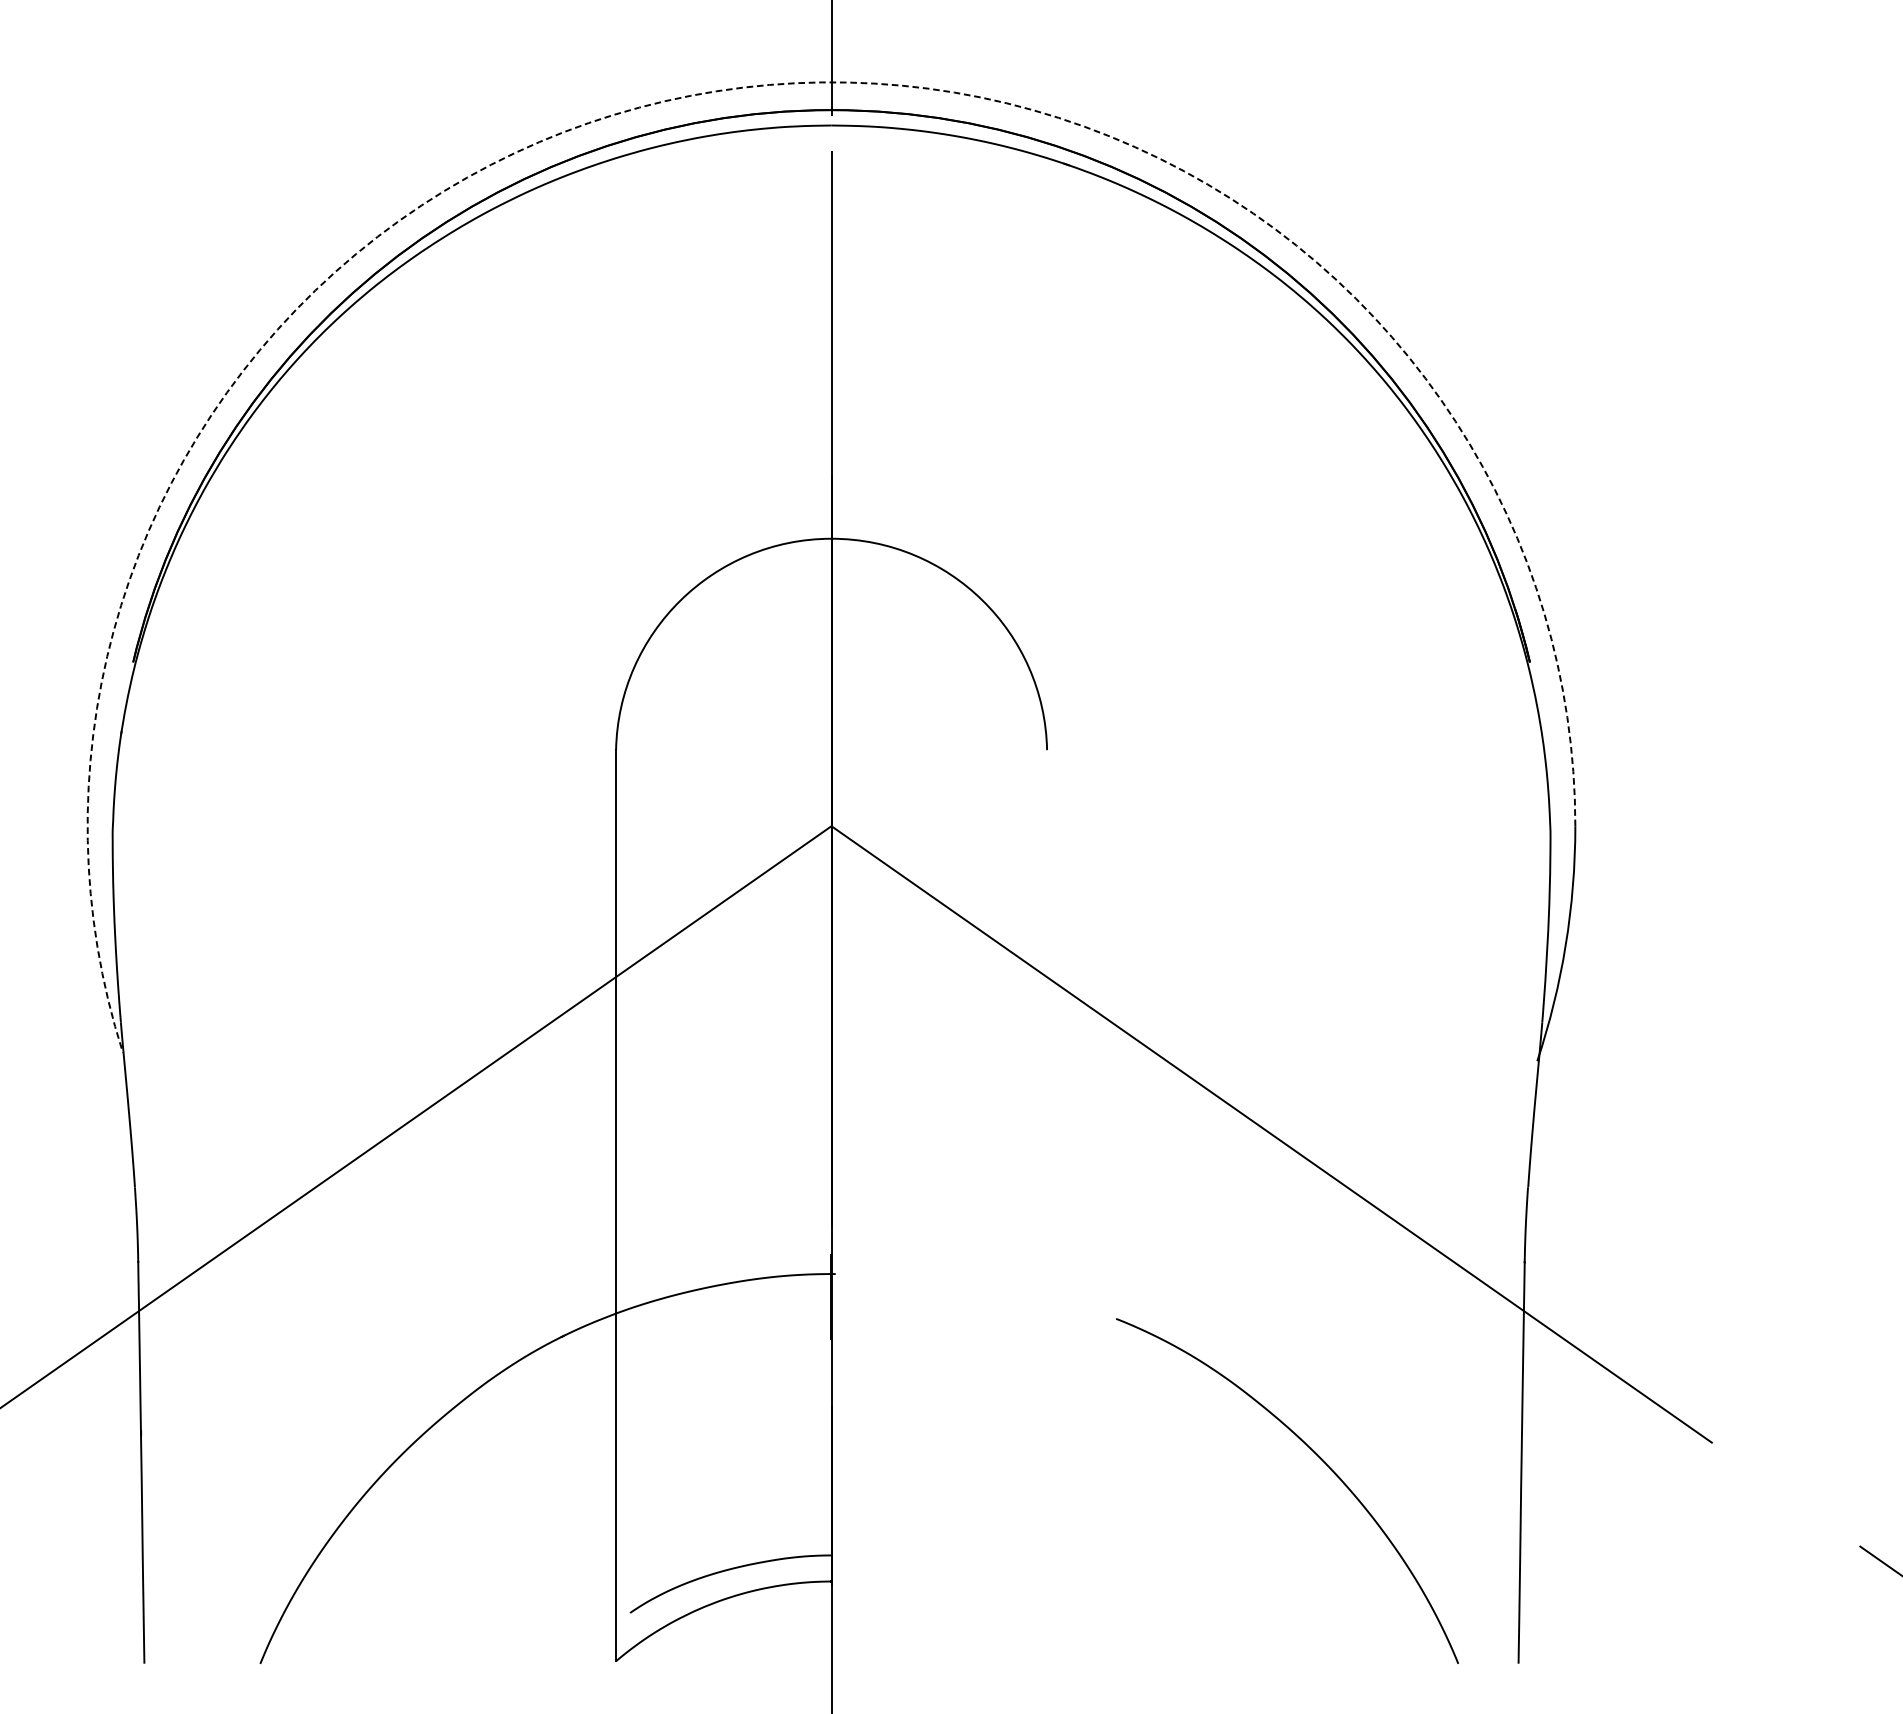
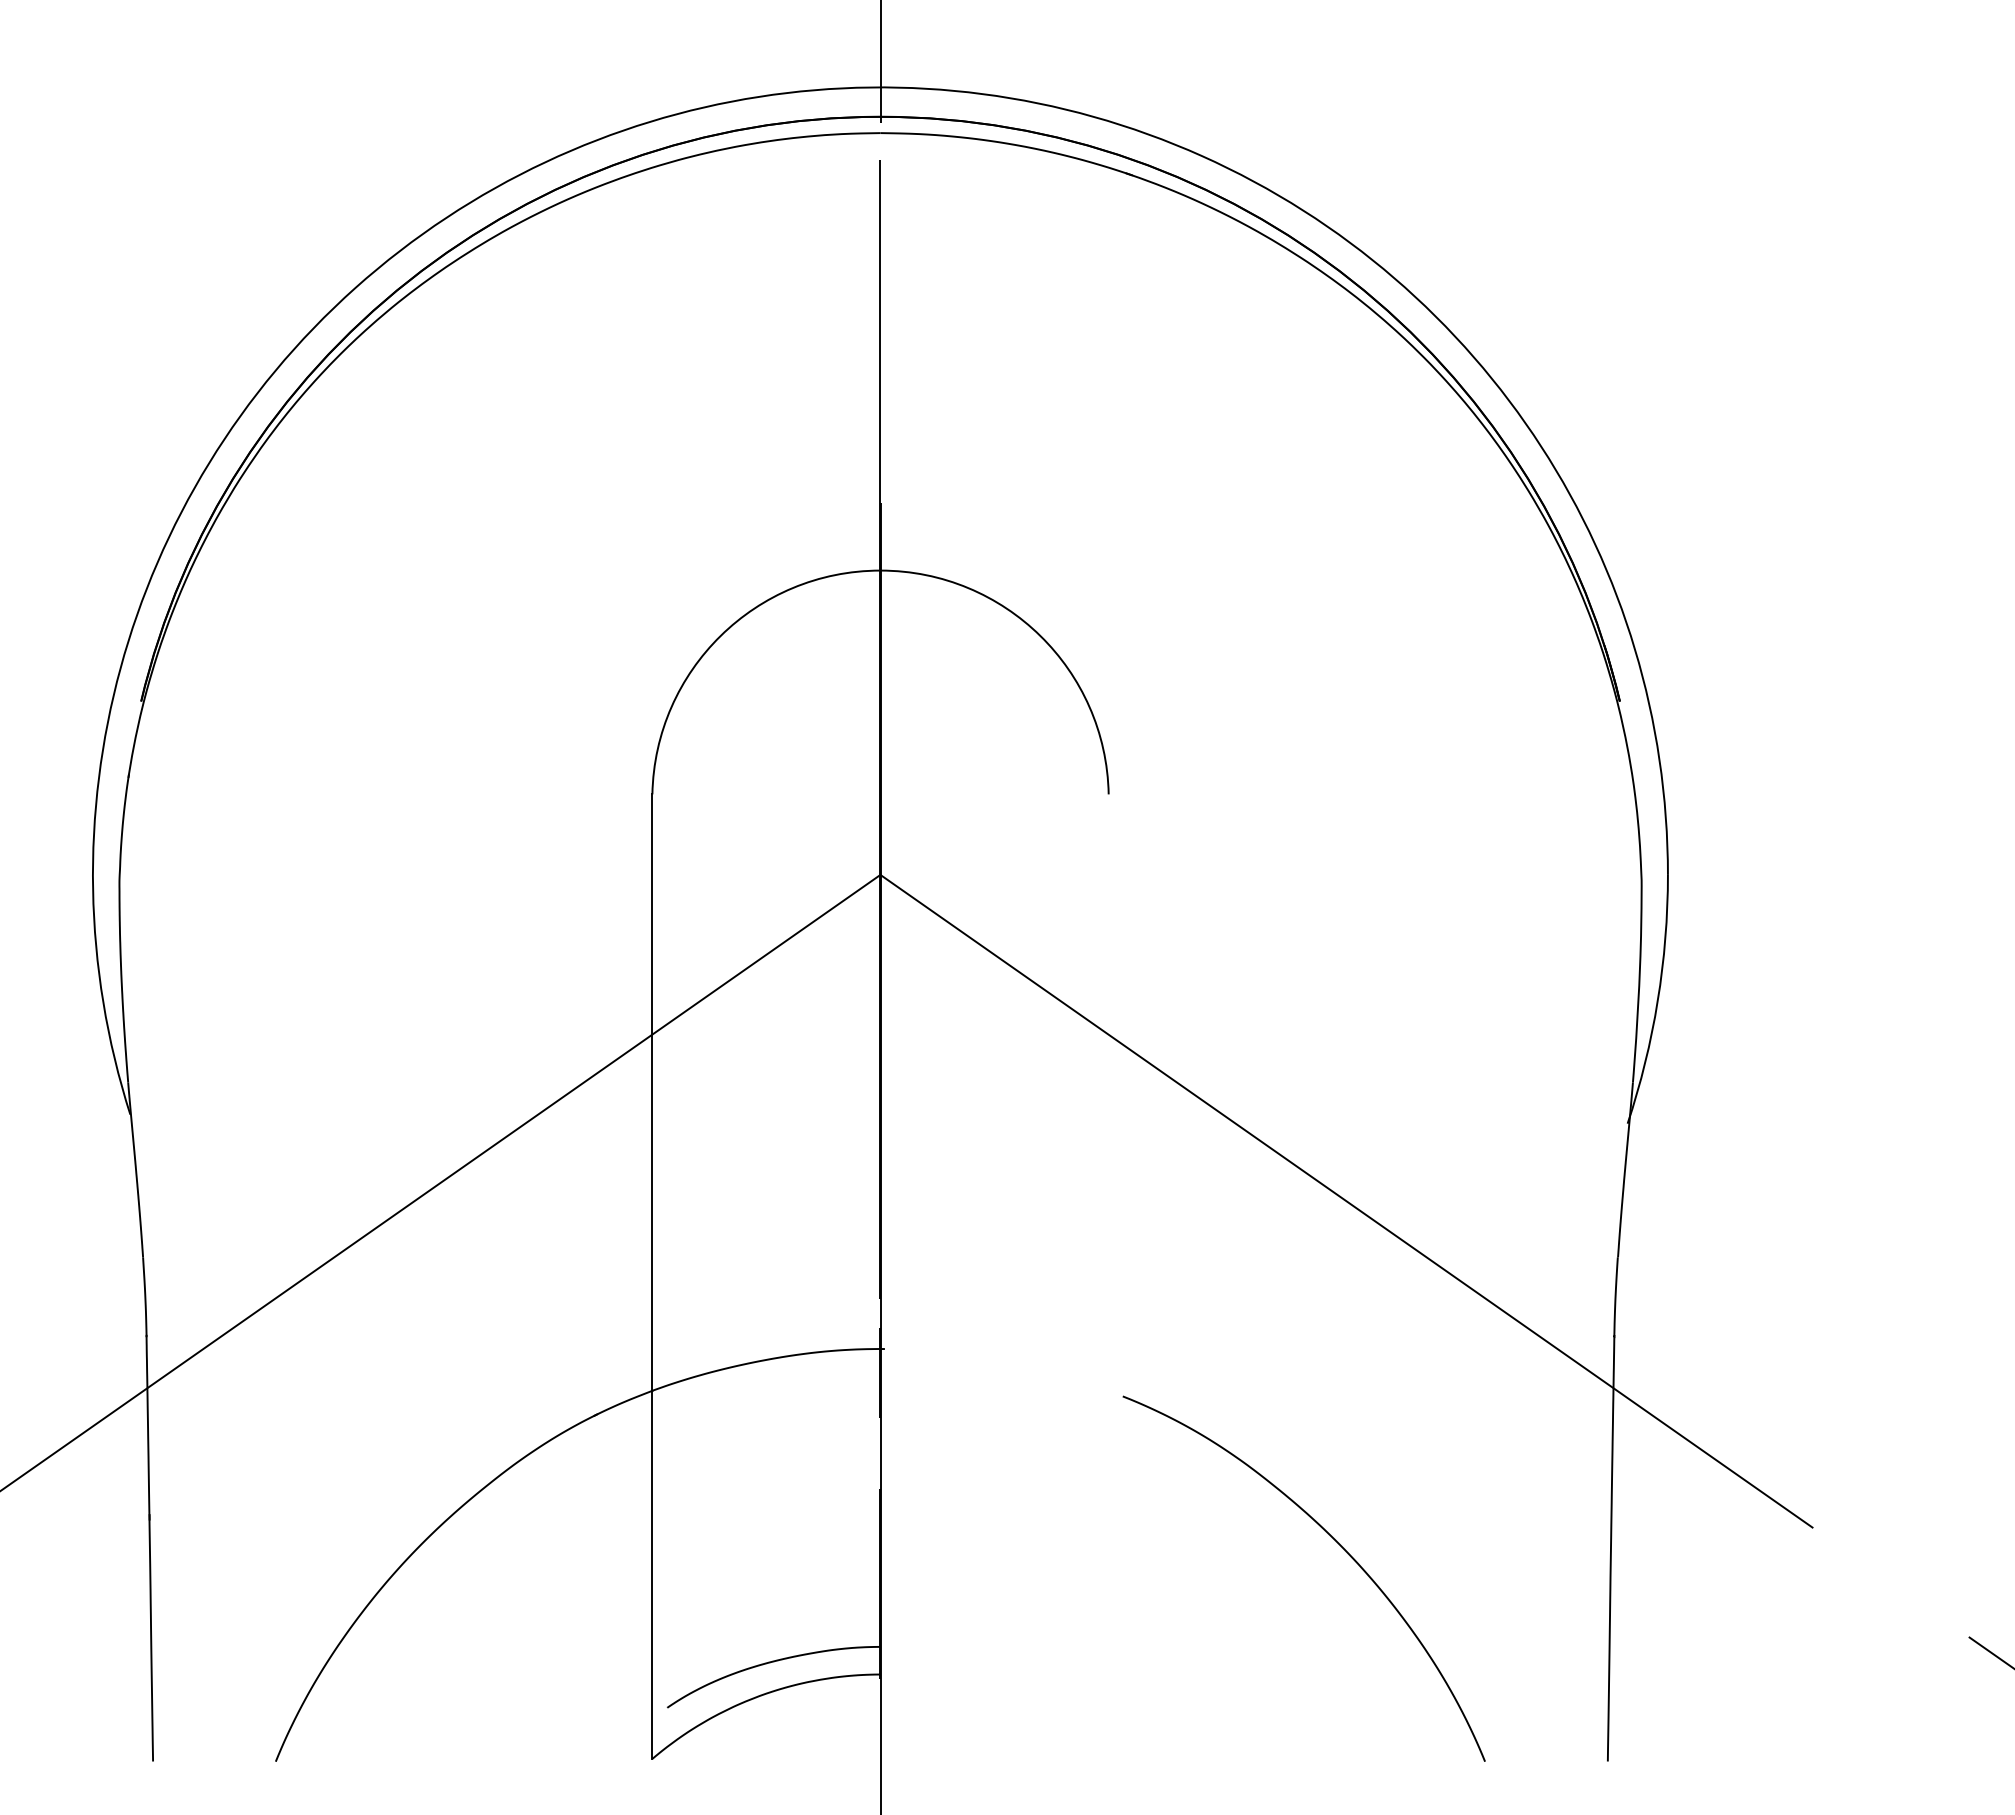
arc: (717, 90) -> (759, 96), dashed -> solid
curve: (1318, 1457) -> (1337, 1543), moved

